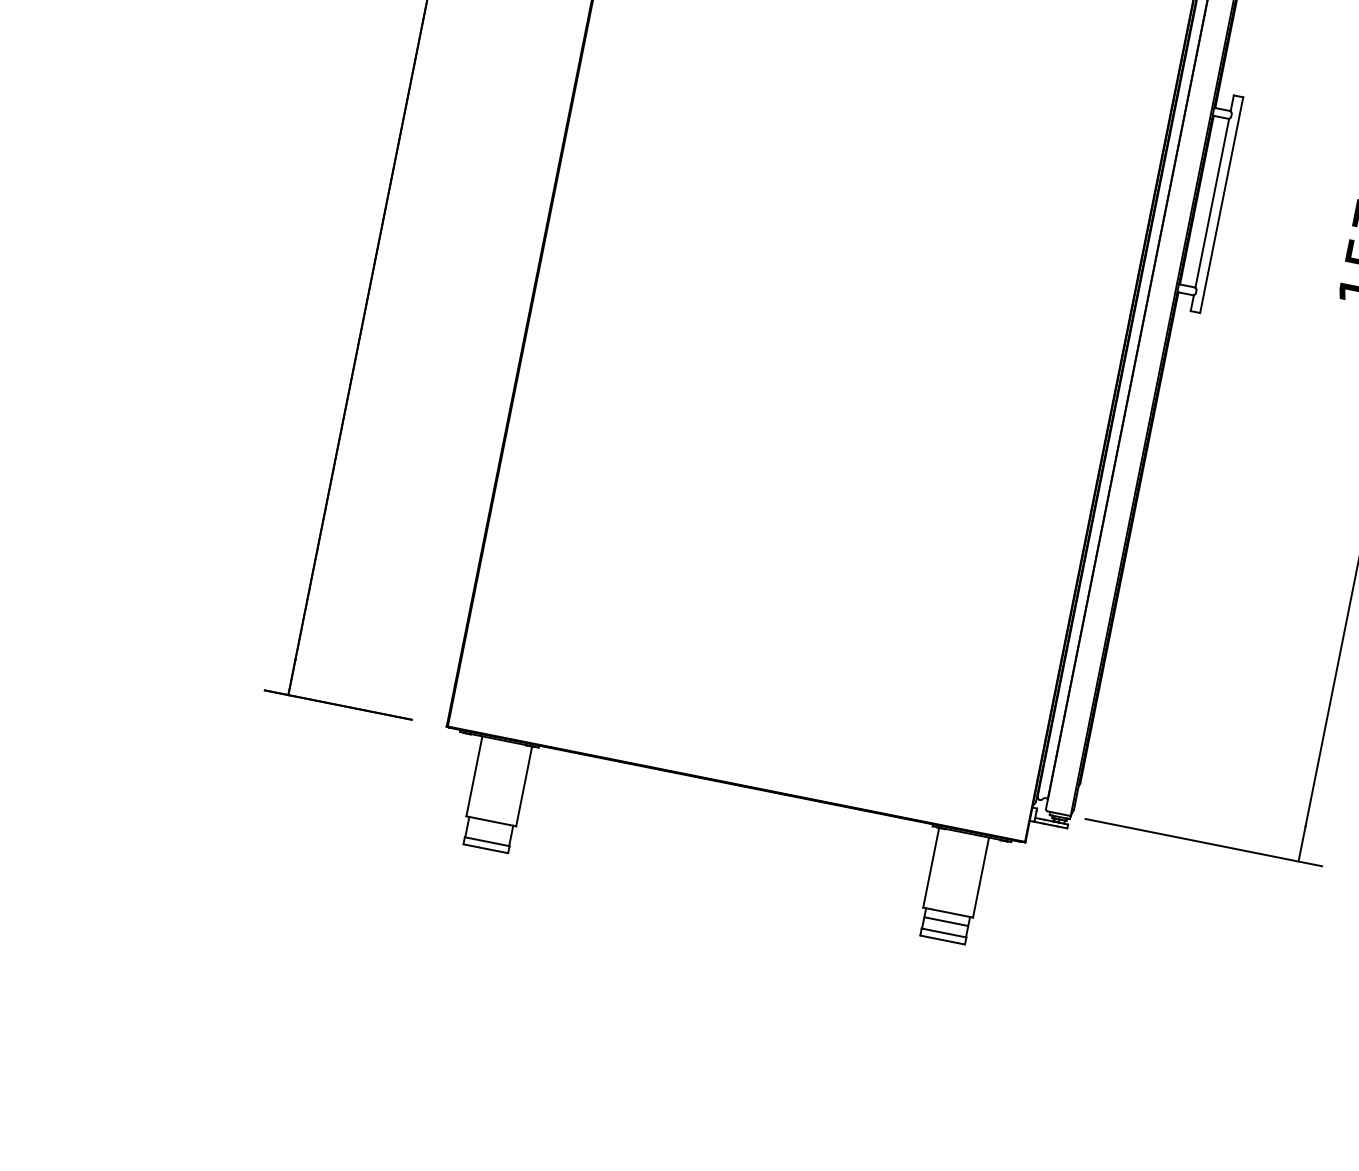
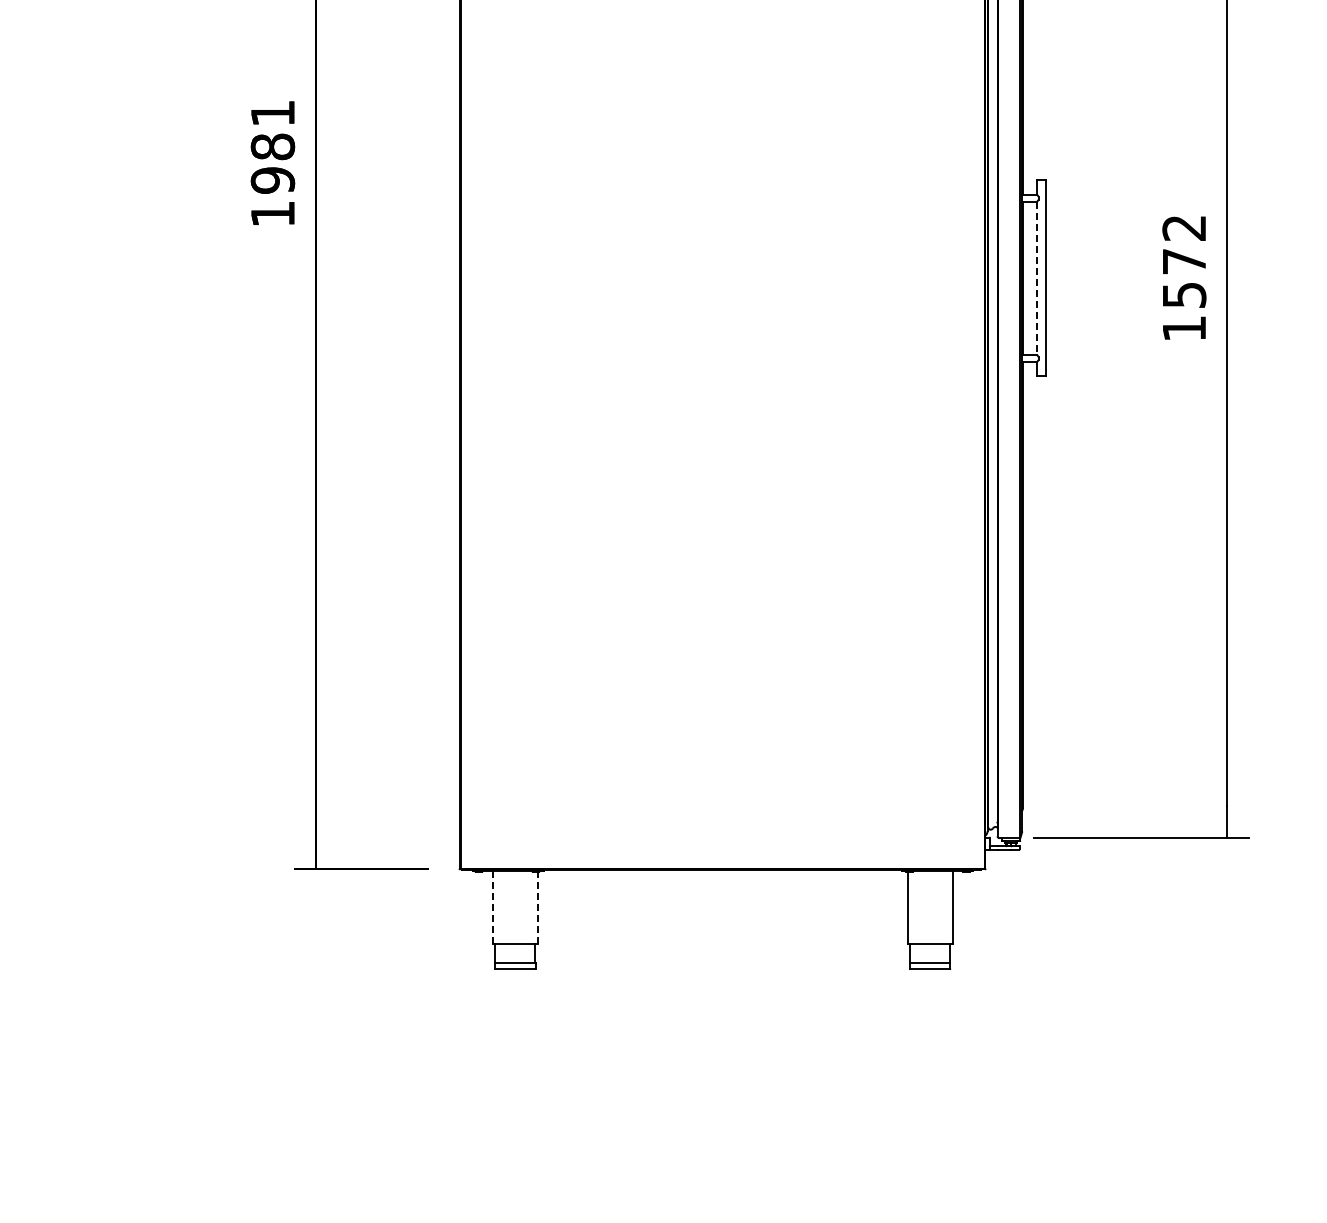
line: (1212, 203) -> (1037, 278), solid -> dashed
line: (474, 777) -> (492, 908), solid -> dashed
line: (523, 786) -> (537, 907), solid -> dashed
line: (945, 921) -> (929, 952), removed

